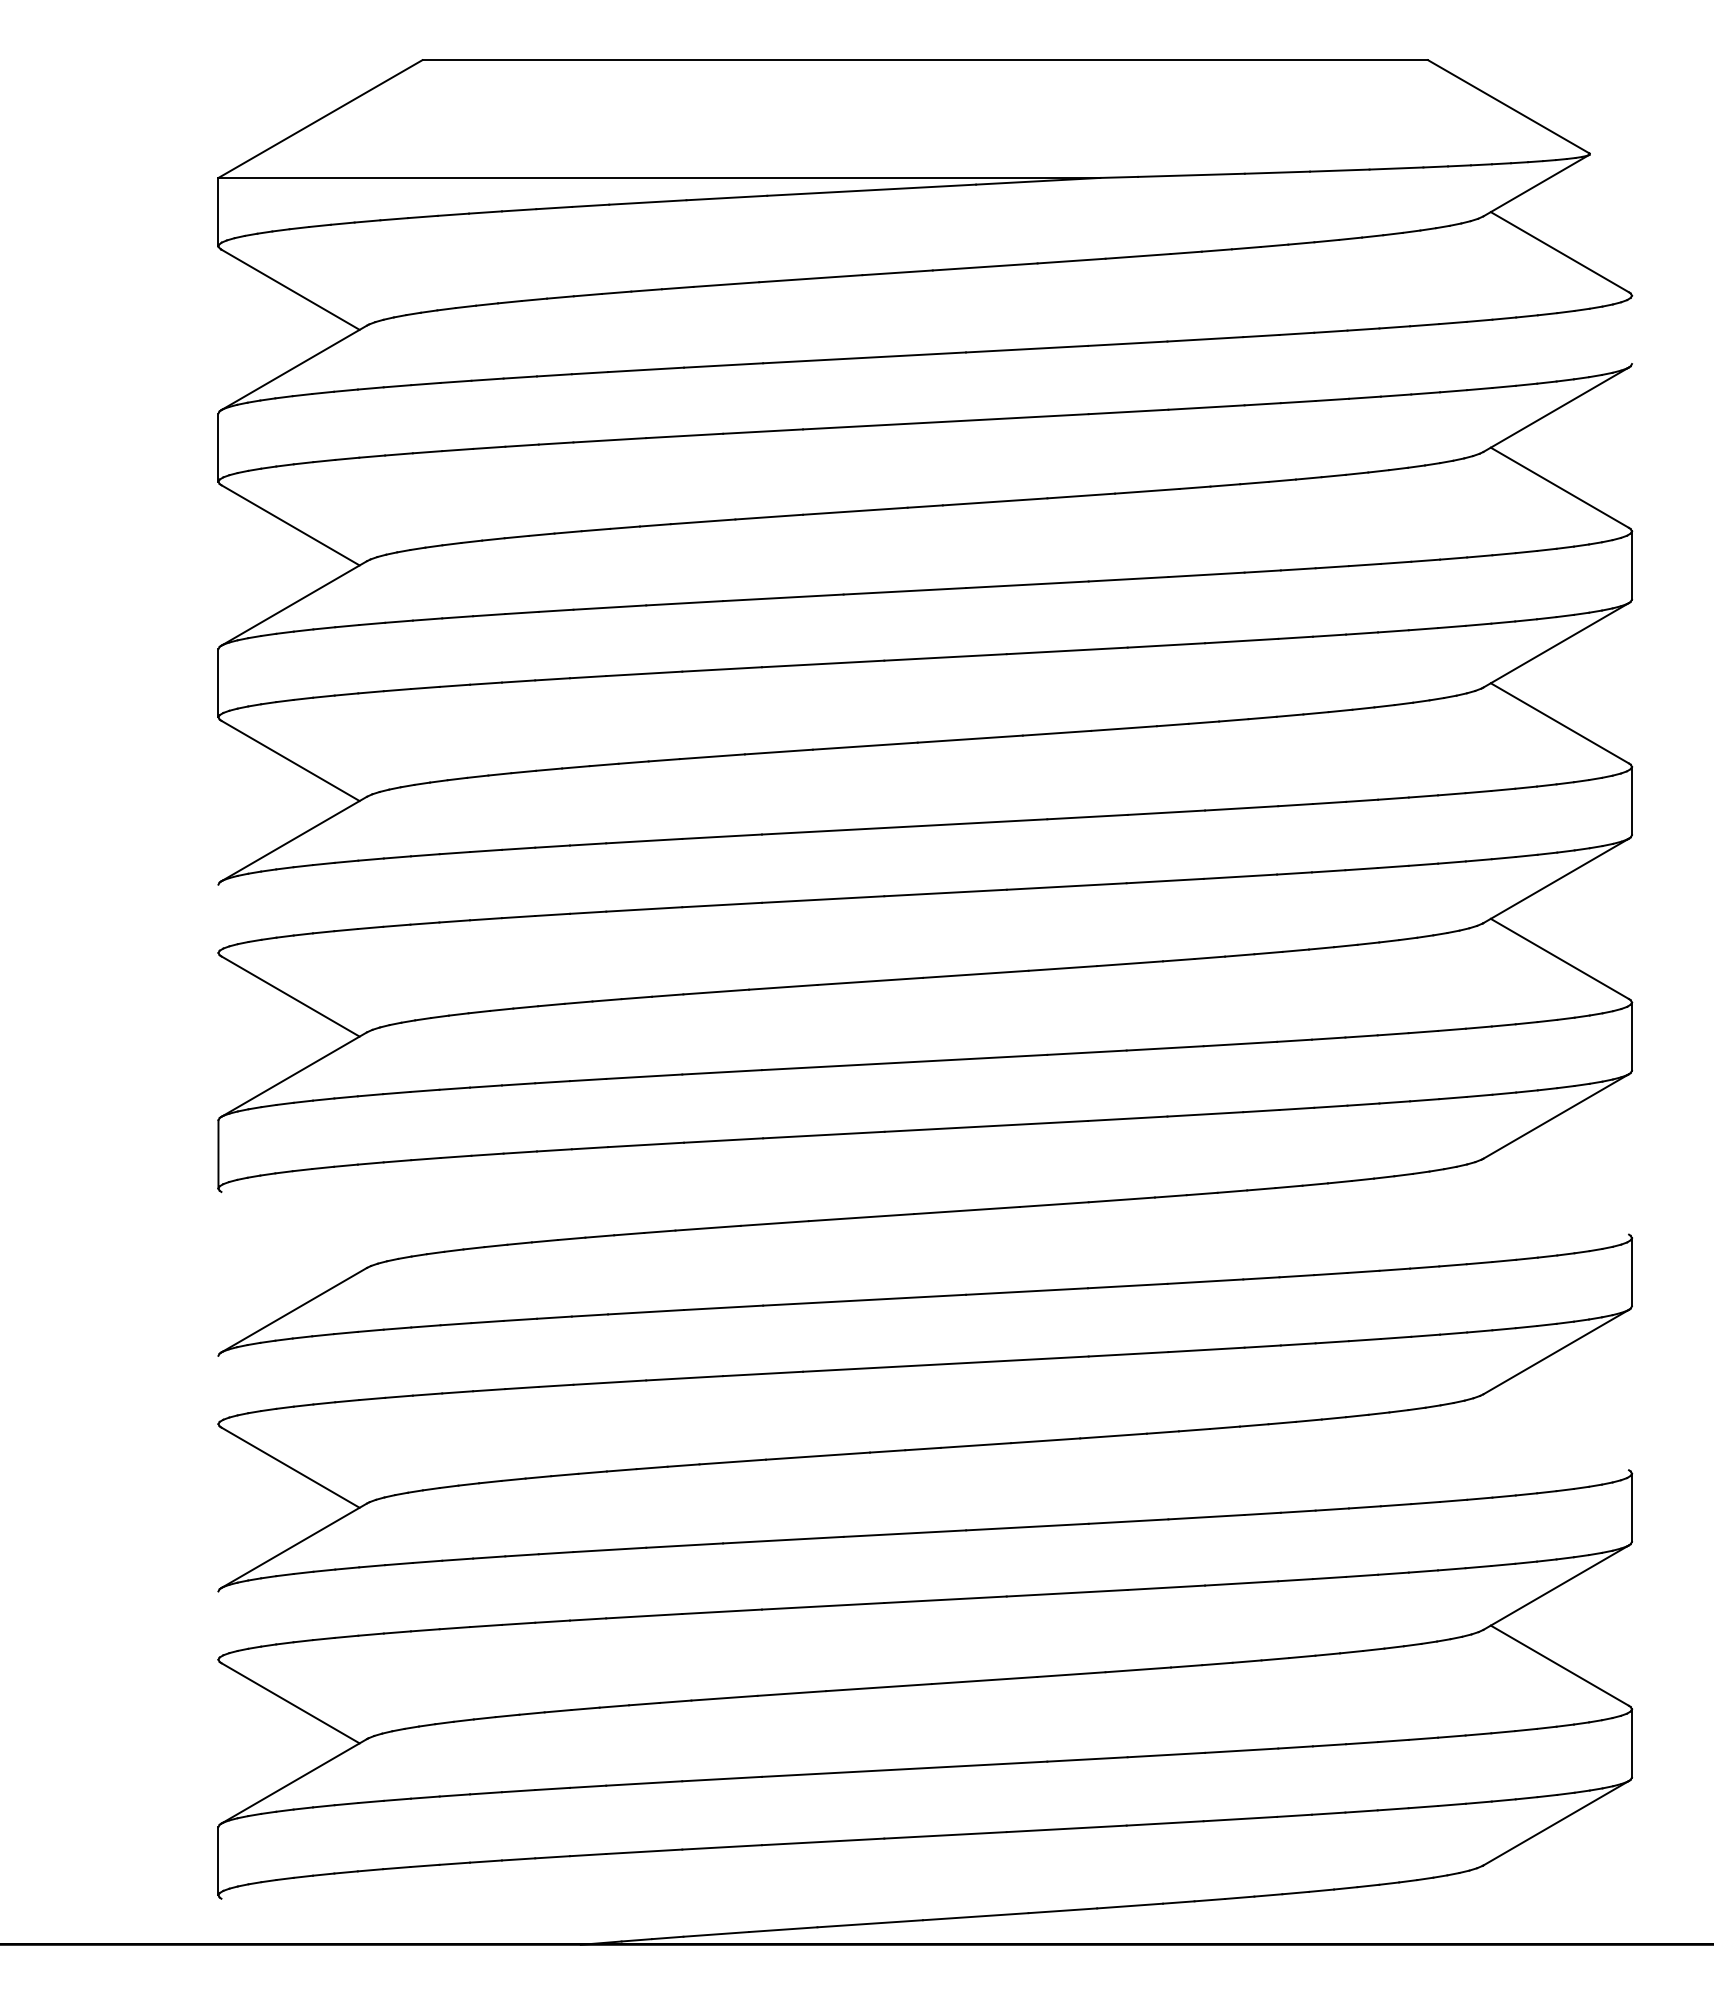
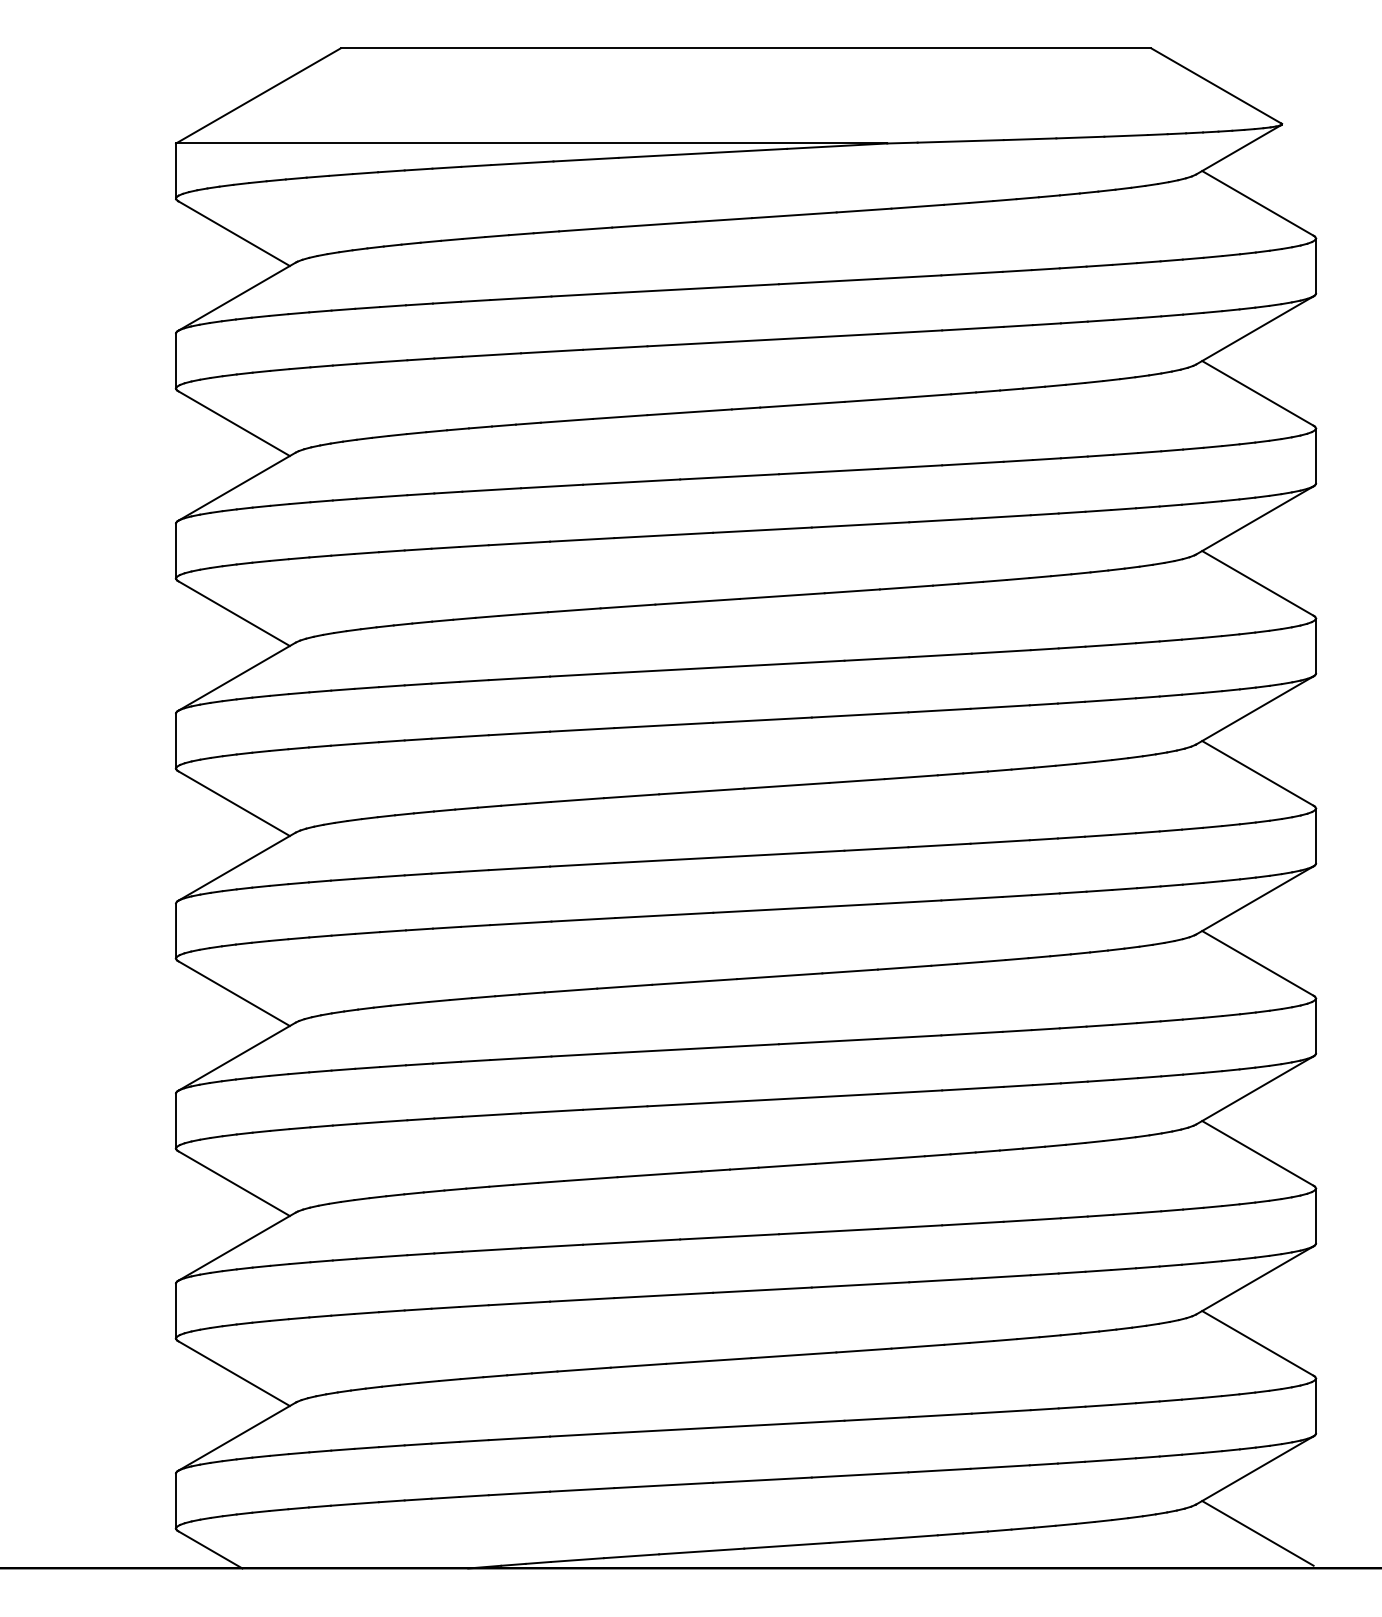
line: (1631, 329) -> (1315, 265), added
line: (218, 918) -> (176, 740), added
line: (1559, 1194) -> (1257, 963), added
line: (290, 1231) -> (234, 993), added
line: (218, 1389) -> (176, 1120), added
line: (1559, 1430) -> (1257, 1153), added
line: (218, 1625) -> (176, 1310), added
line: (1559, 1901) -> (1257, 1533), added
line: (260, 1921) -> (209, 1549), added

